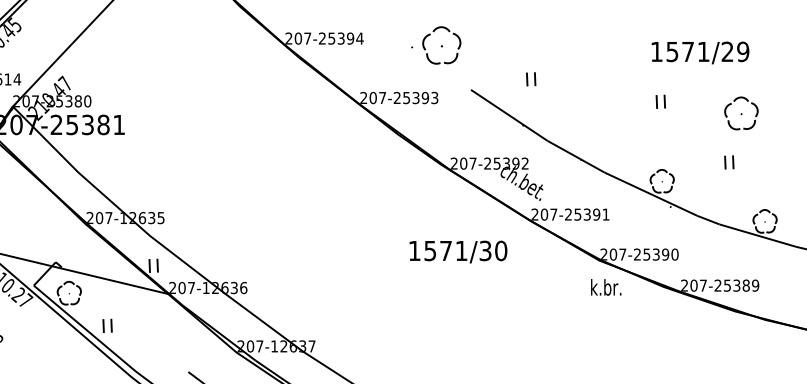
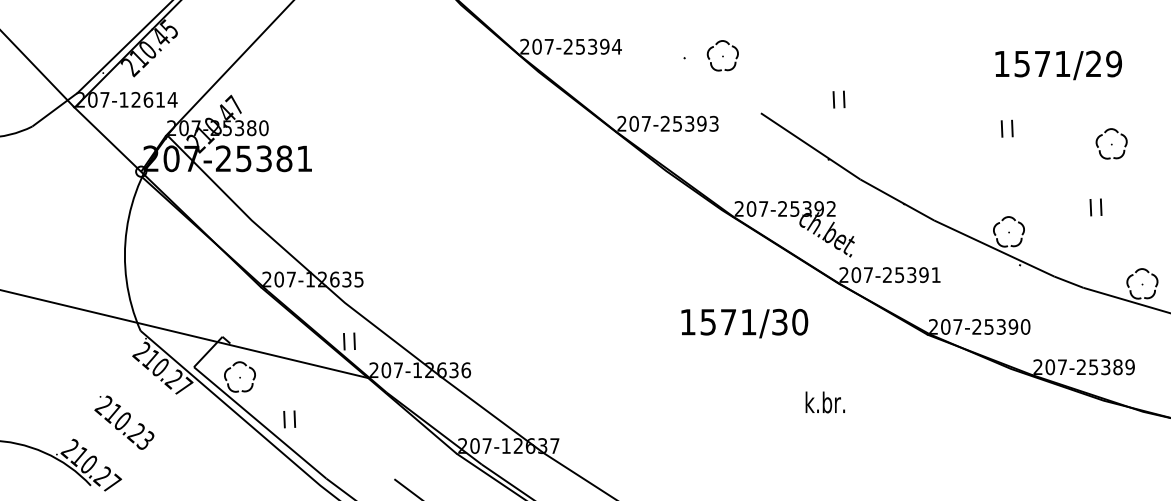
part: (441, 45) -> (722, 55), size x0.62
part: (741, 113) -> (1111, 143), size x0.71
text: (605, 287) -> (824, 402), moved

